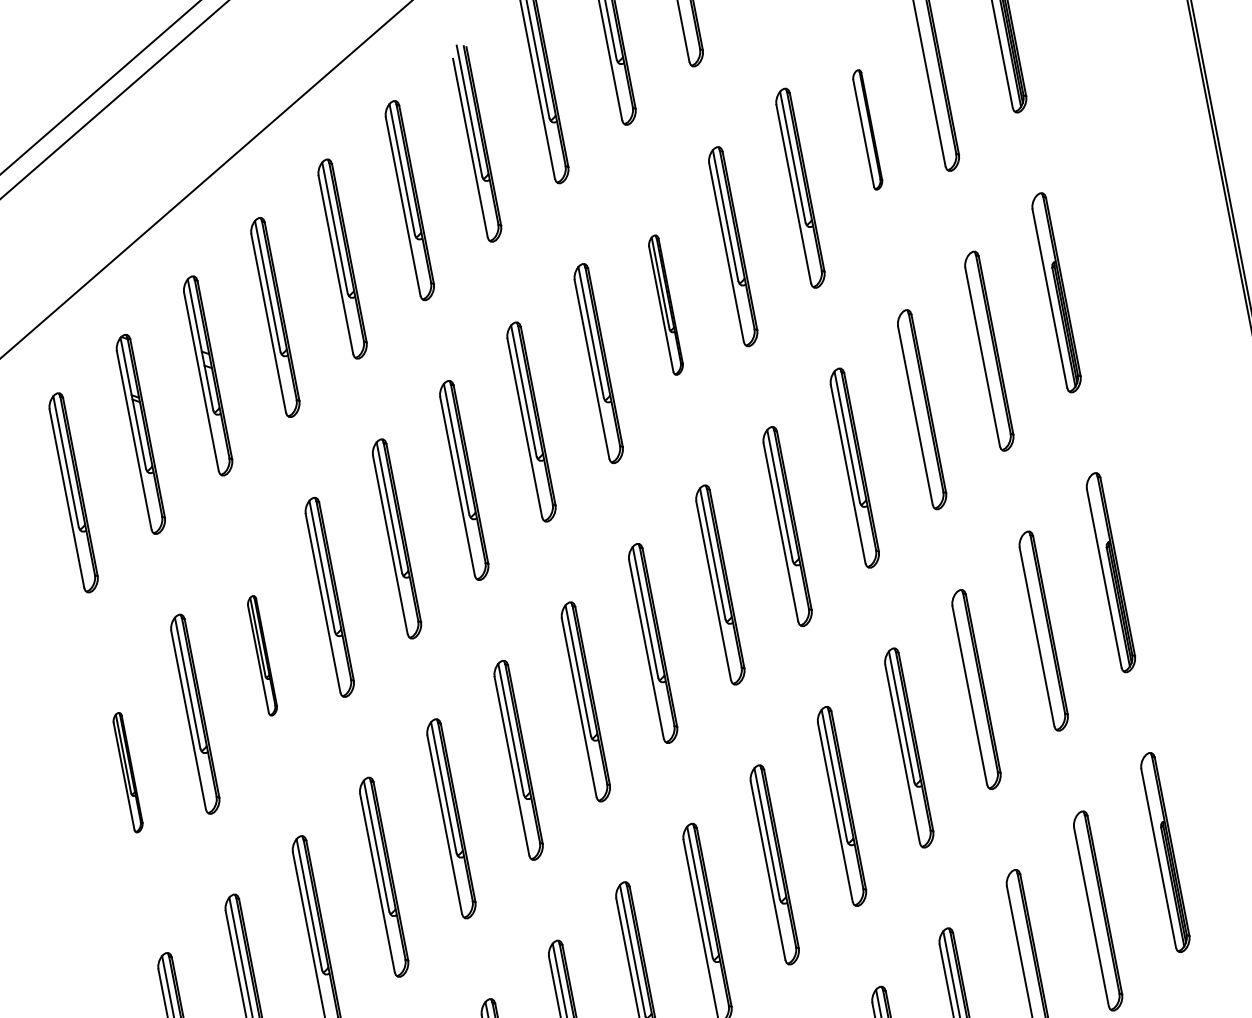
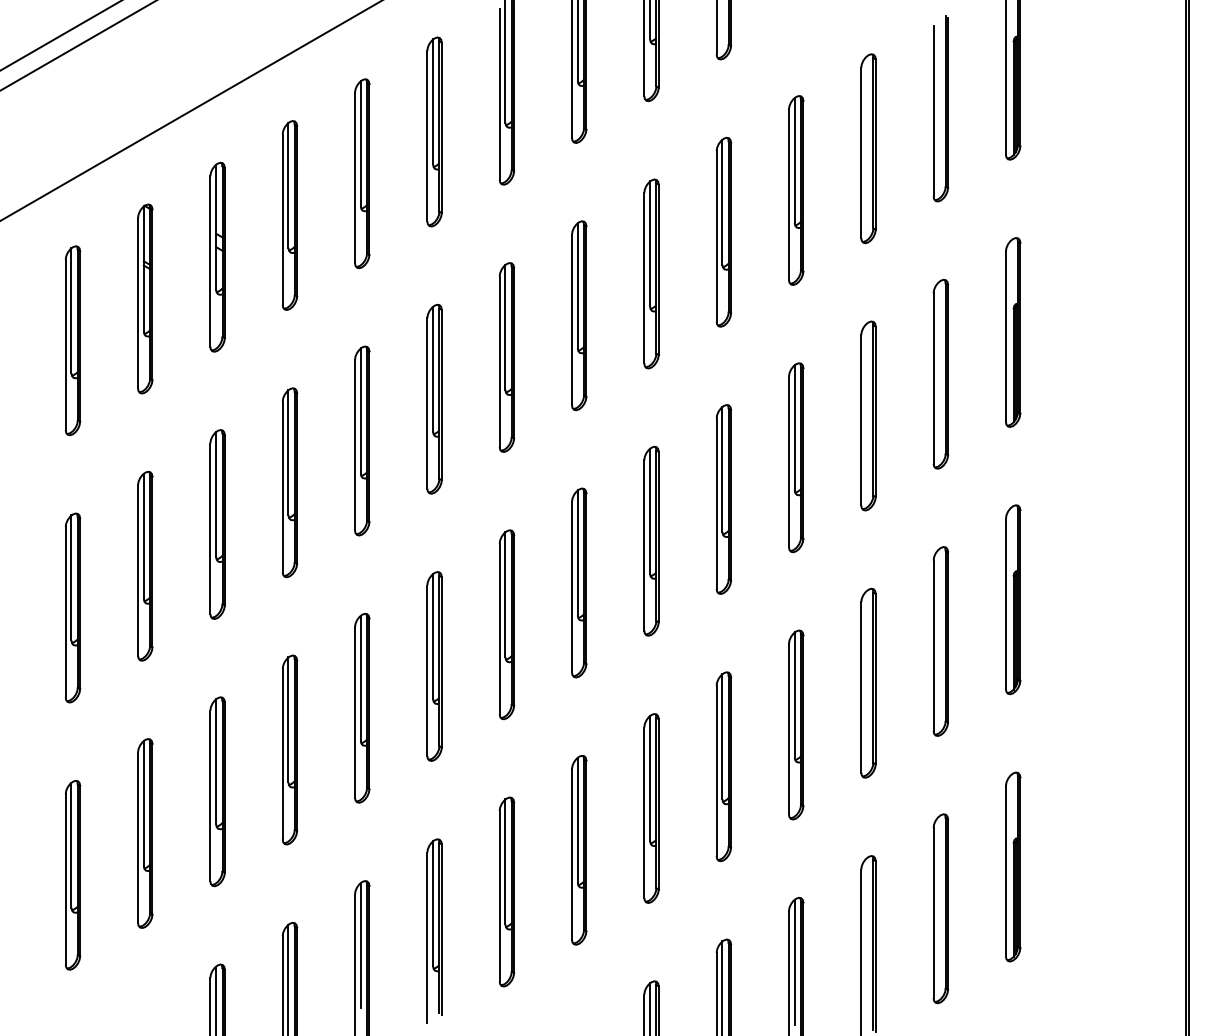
part: (867, 129) -> (868, 148), size x1.67
part: (665, 304) -> (651, 273), size x1.43
part: (262, 655) -> (217, 524), size x1.67
part: (127, 772) -> (72, 607), size x1.67

